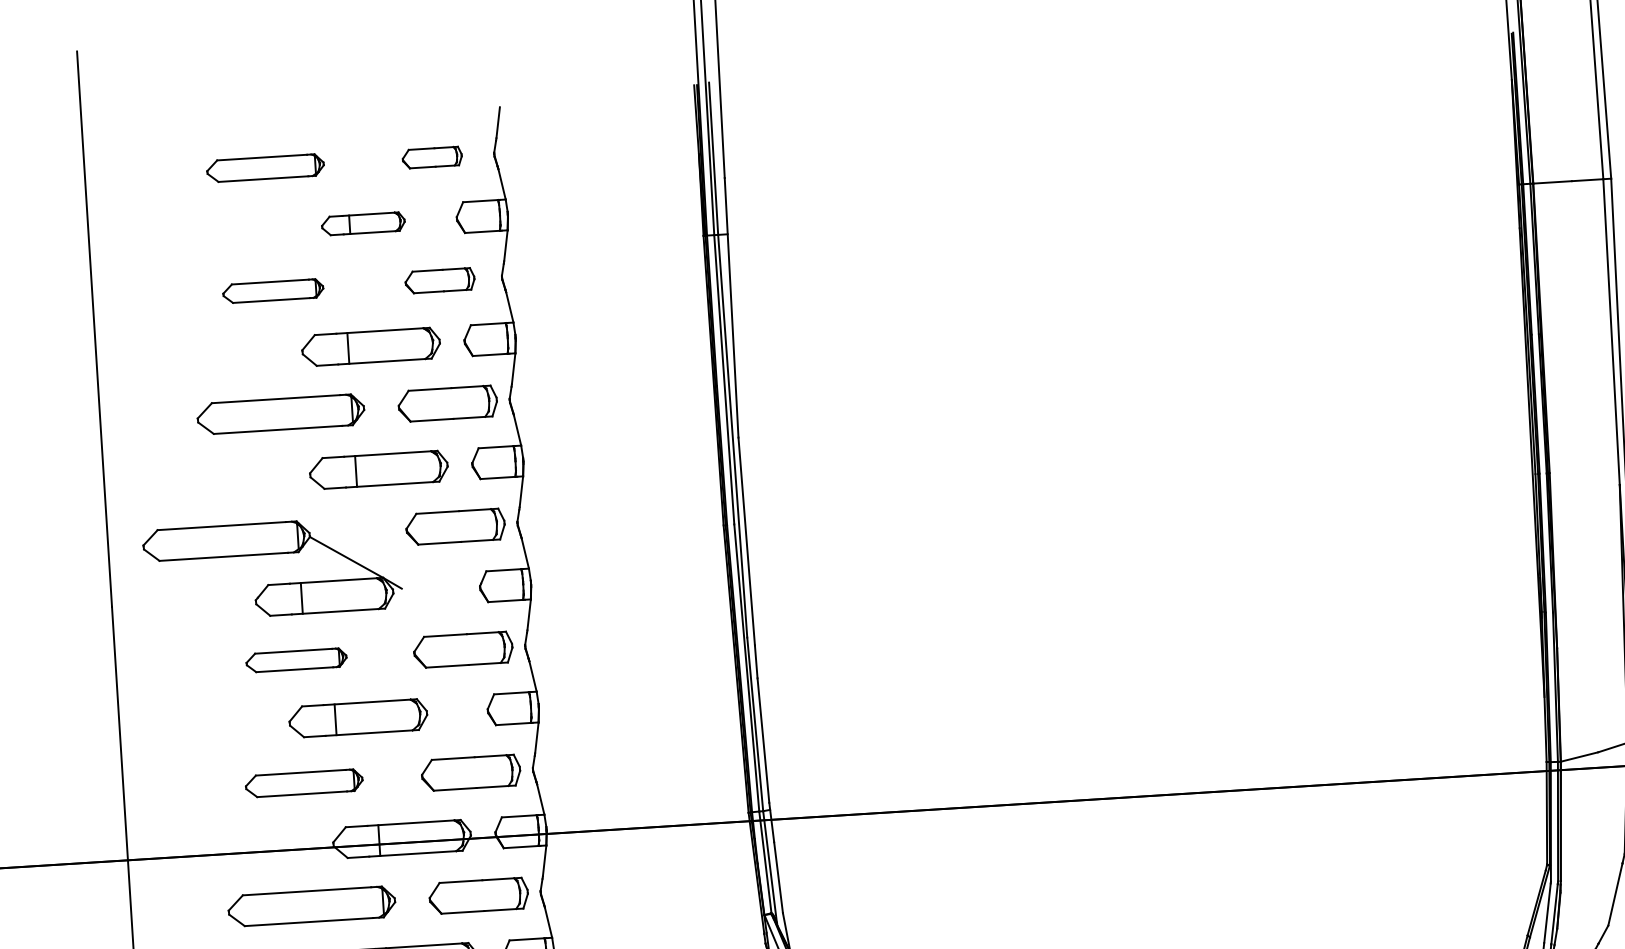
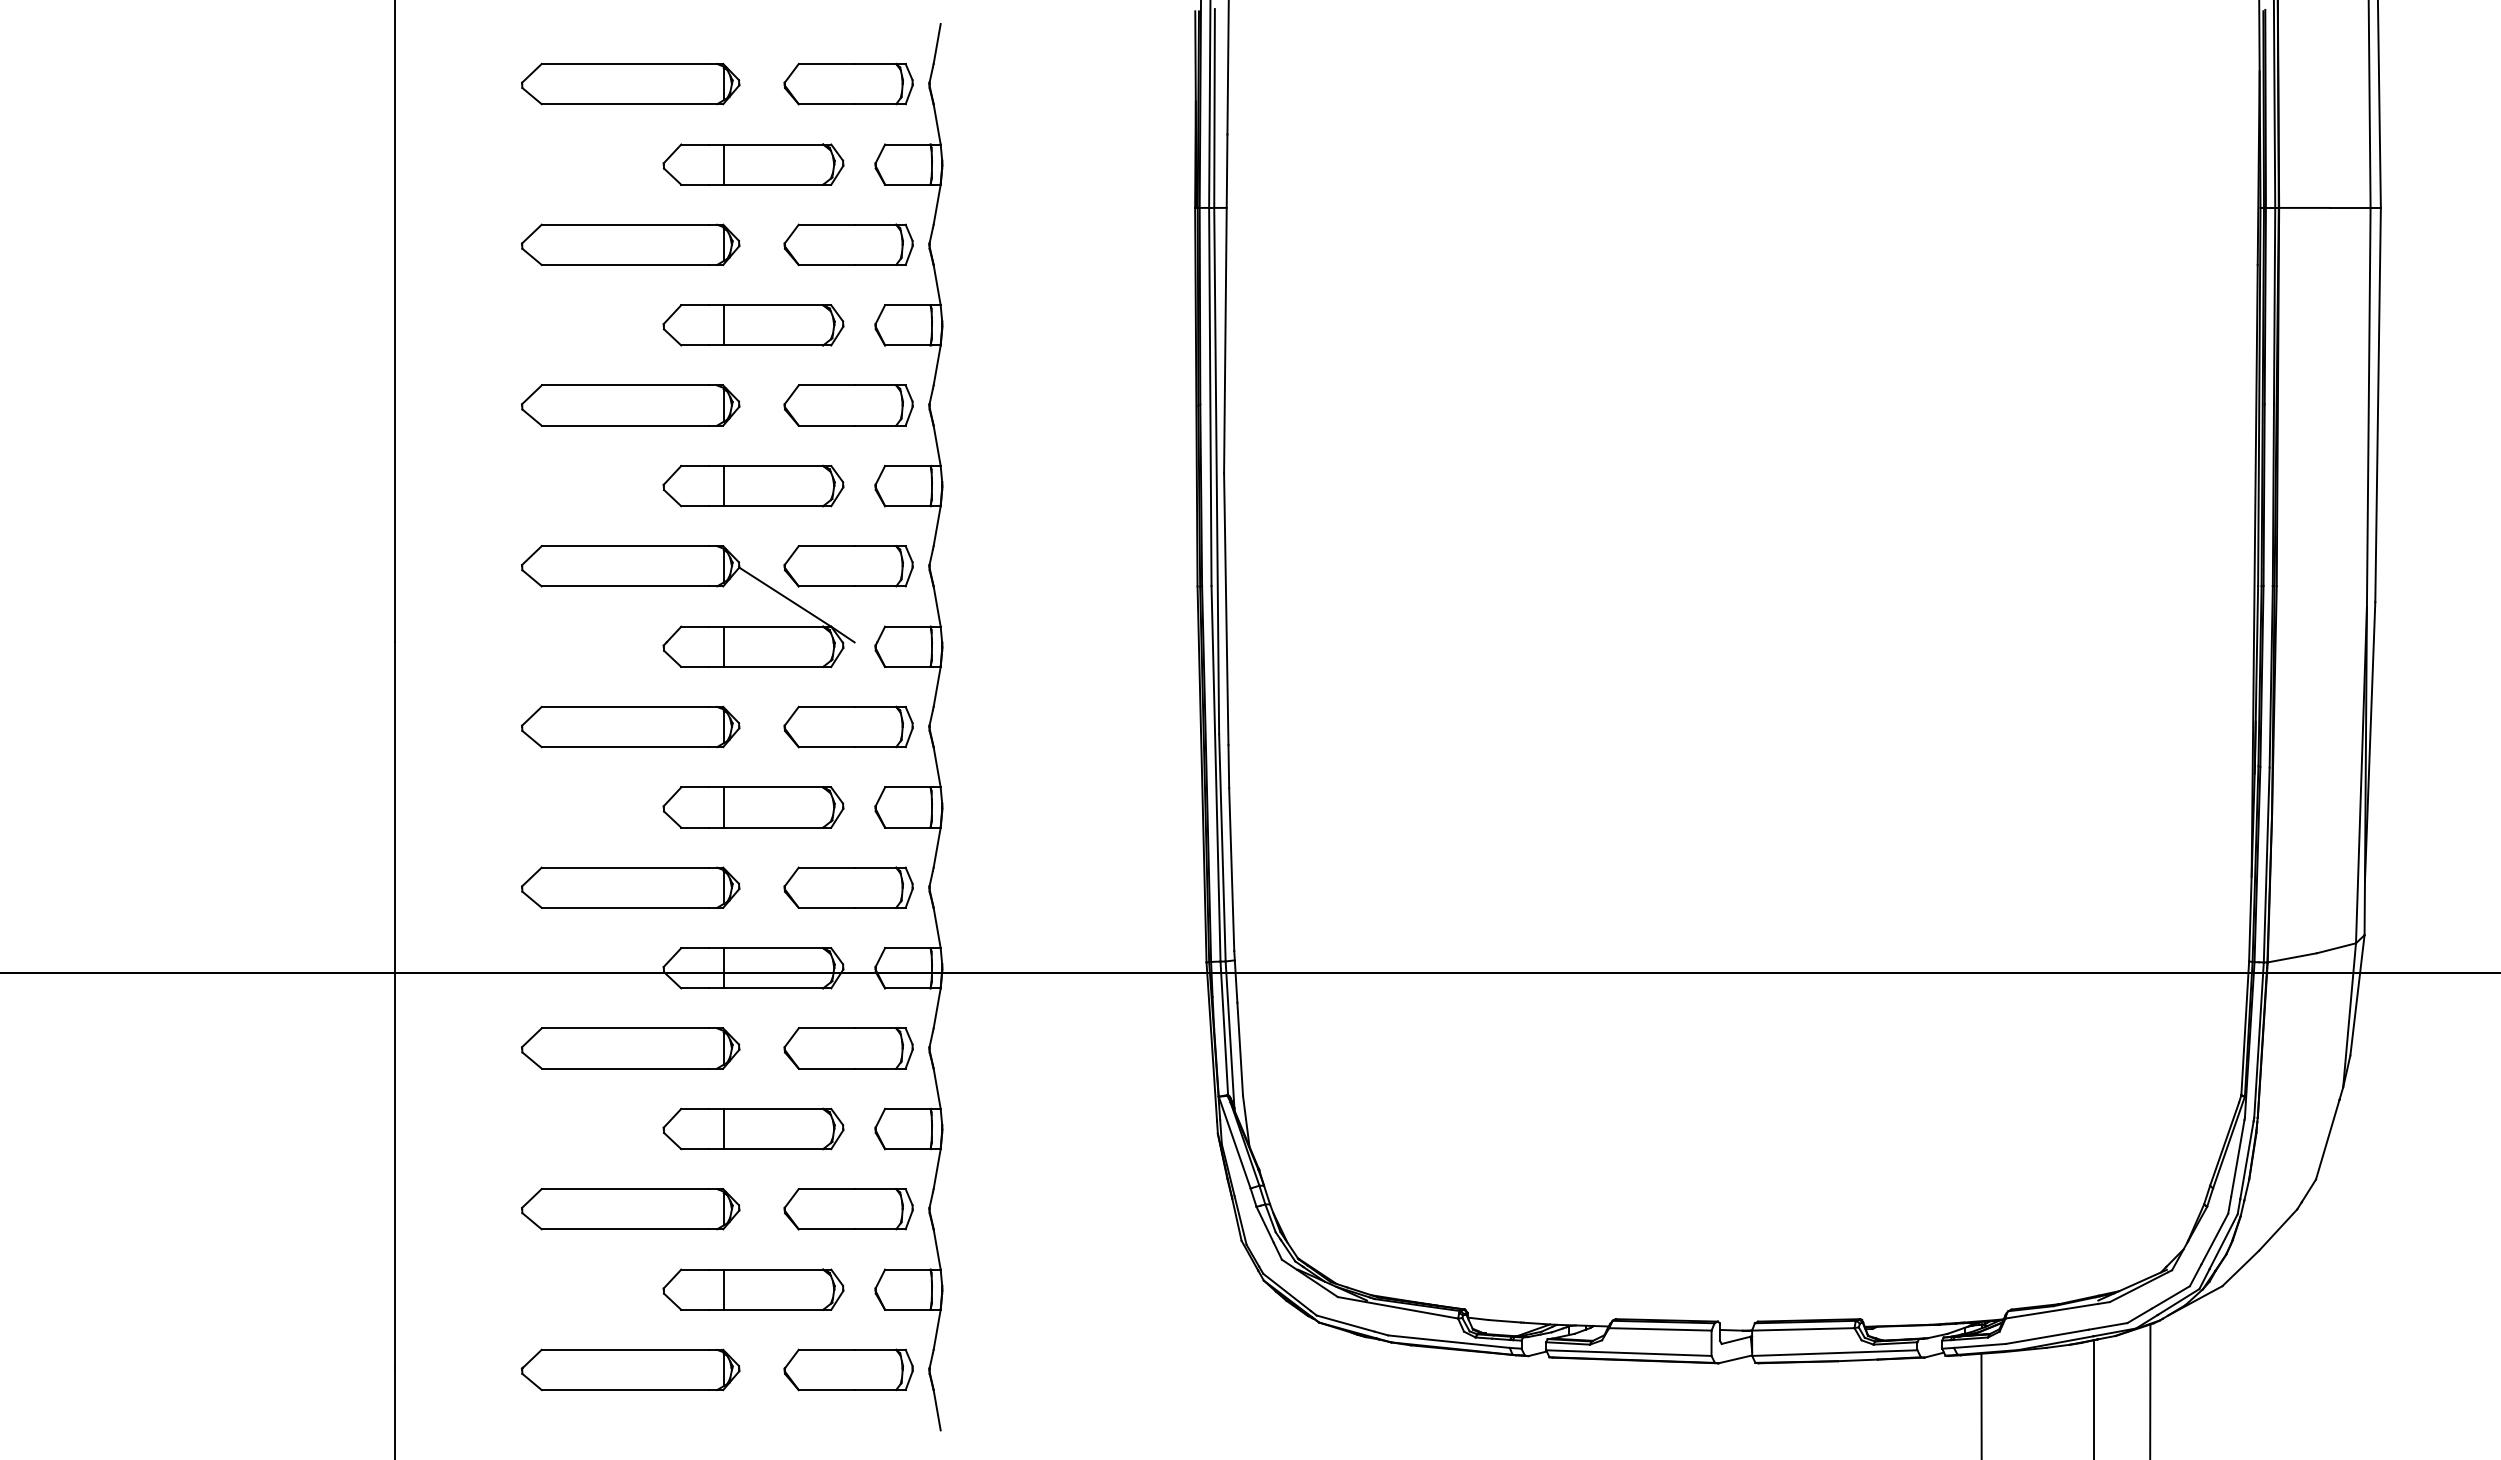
part: (432, 157) -> (848, 83), size x1.67
part: (265, 167) -> (630, 83), size x1.43
part: (363, 223) -> (753, 164), size x1.67
part: (439, 280) -> (848, 244), size x1.43
part: (273, 291) -> (630, 244), size x1.67
part: (271, 553) -> (688, 586), moved
part: (296, 659) -> (630, 726), size x1.67
part: (358, 718) -> (753, 807), moved
part: (304, 783) -> (630, 887), size x1.43

